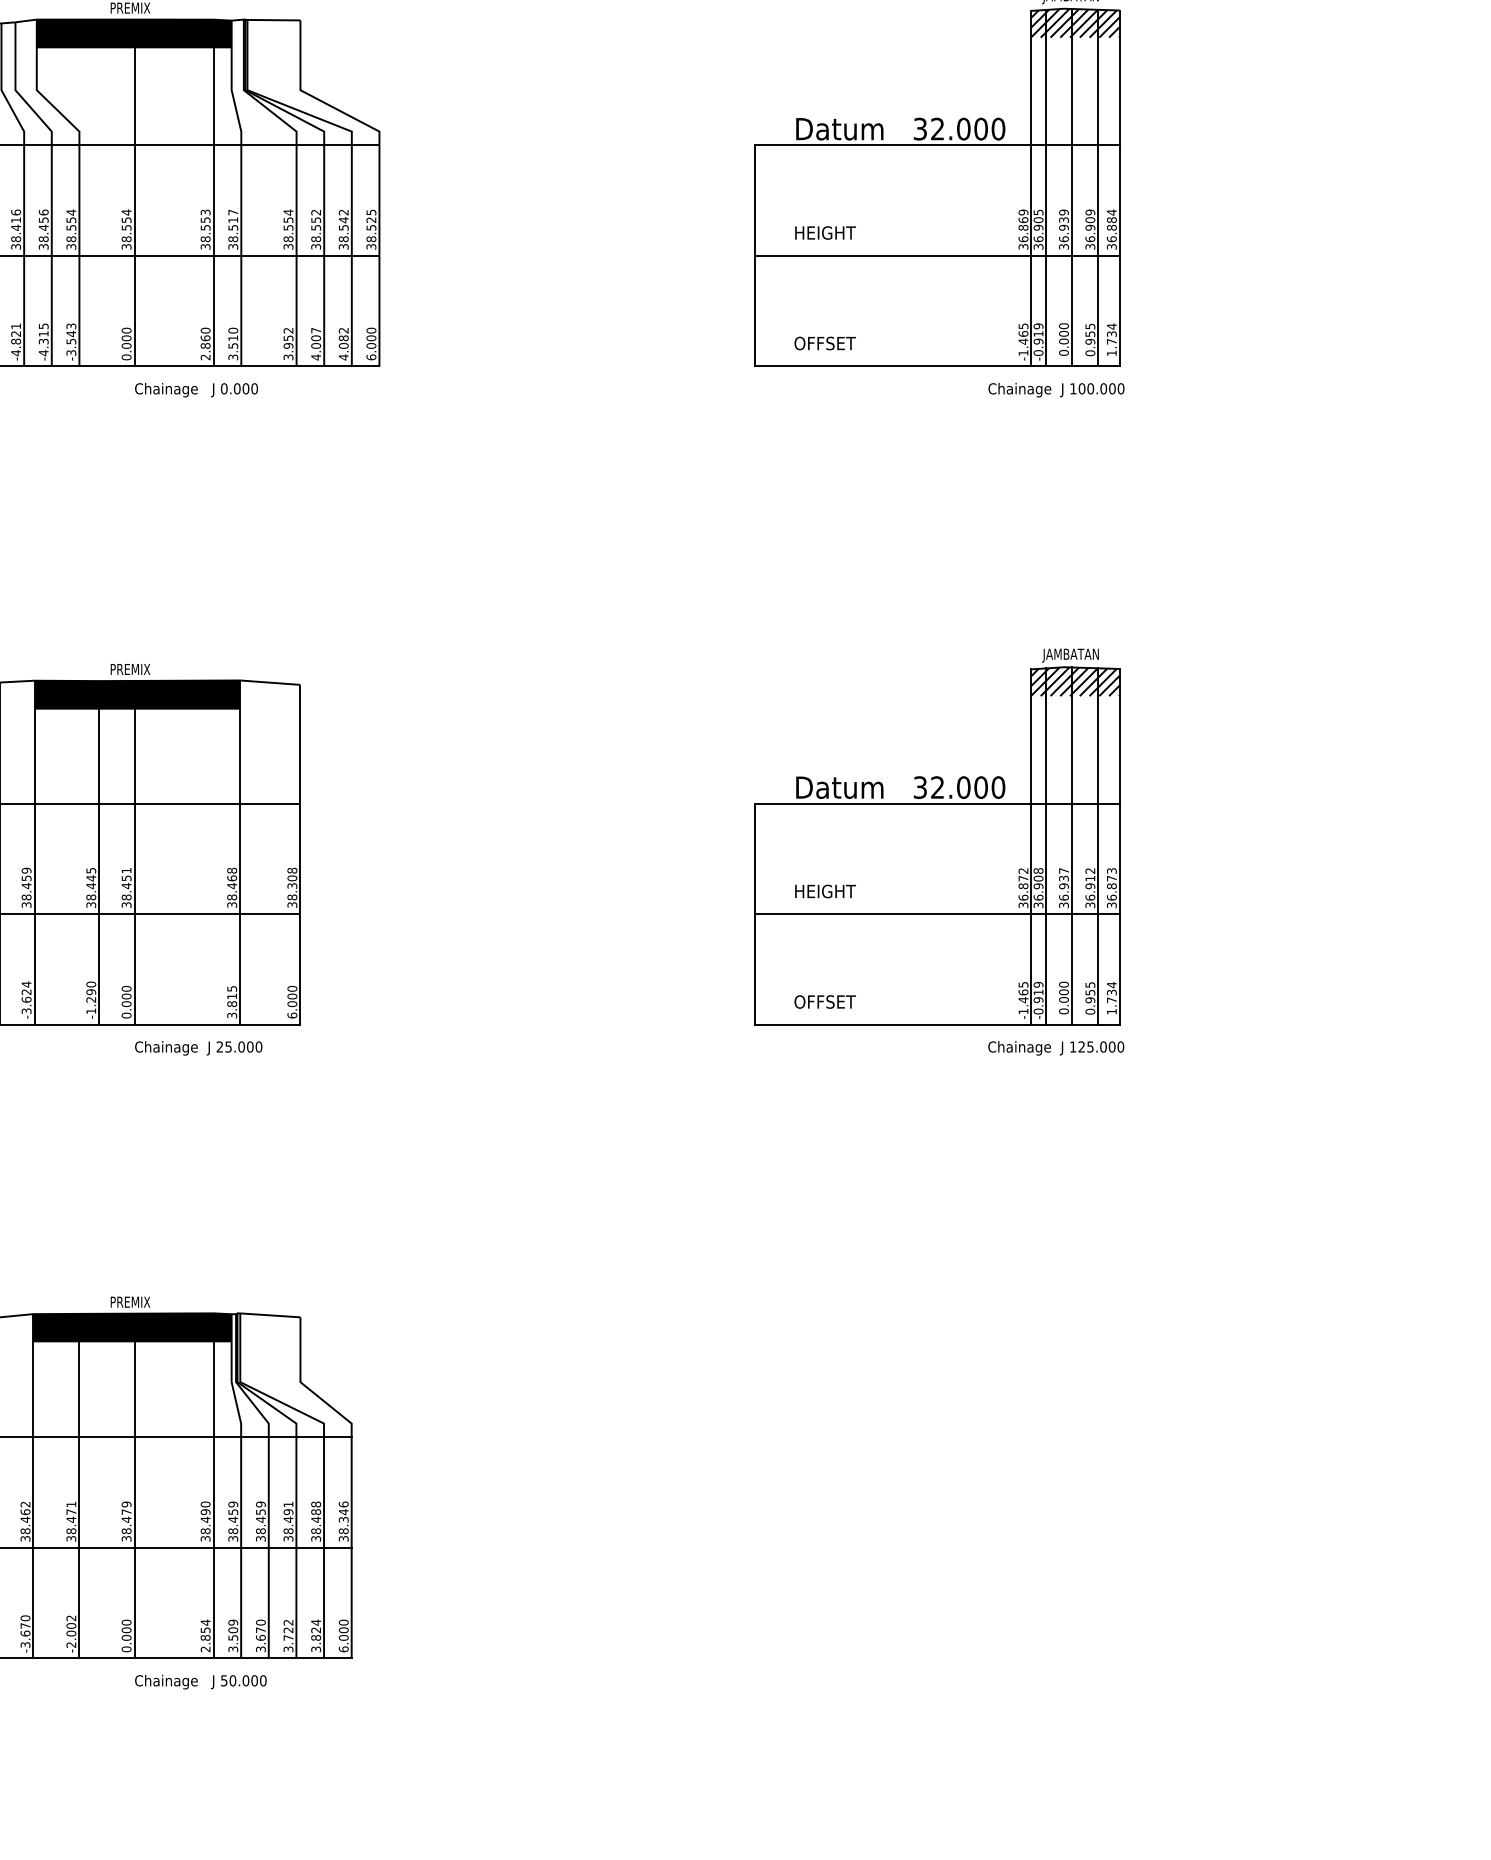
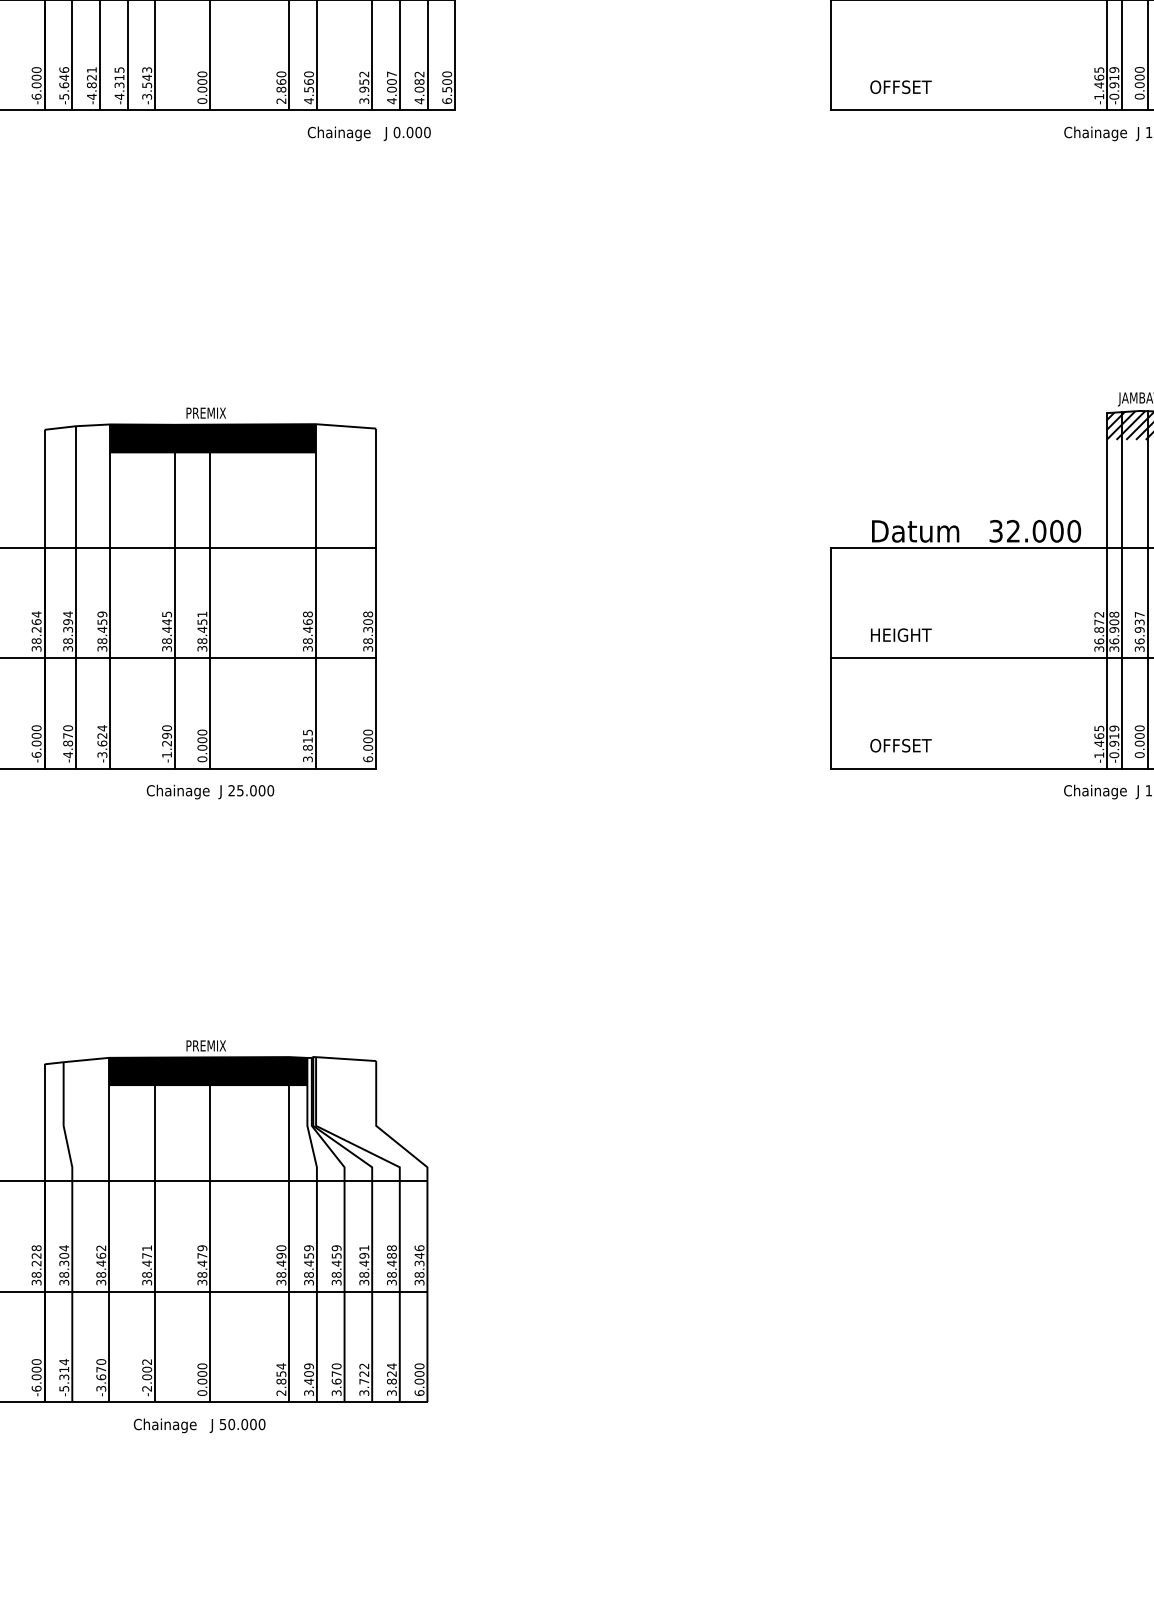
text: (371, 345) -> (447, 89), 6.000 -> 6.500
text: (233, 347) -> (309, 91), 3.510 -> 4.560
text: (196, 389) -> (369, 133), moved
text: (198, 1048) -> (210, 792), moved
text: (233, 1637) -> (309, 1381), 3.509 -> 3.409
text: (200, 1681) -> (199, 1425), moved

